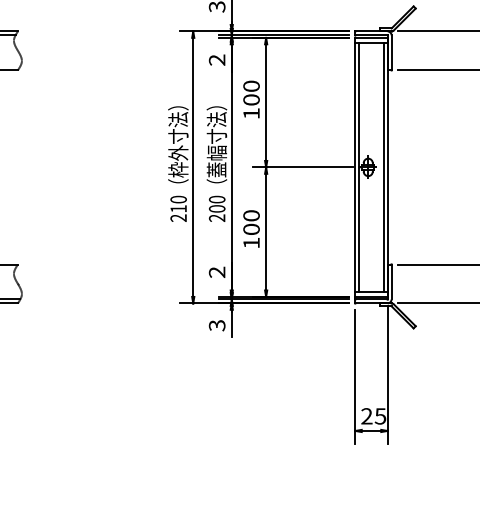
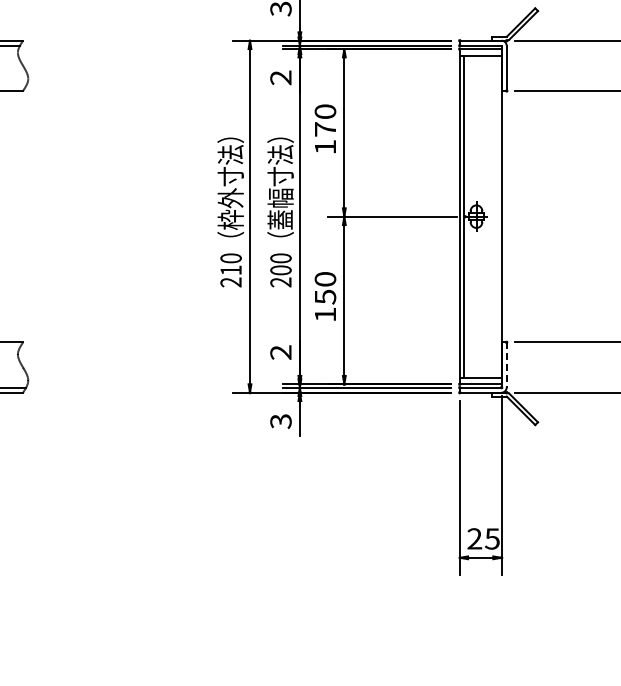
text: (251, 100) -> (325, 129), 100 -> 170
line: (384, 167) -> (497, 216), removed
text: (251, 229) -> (325, 296), 100 -> 150
line: (391, 282) -> (506, 365), solid -> dashed

